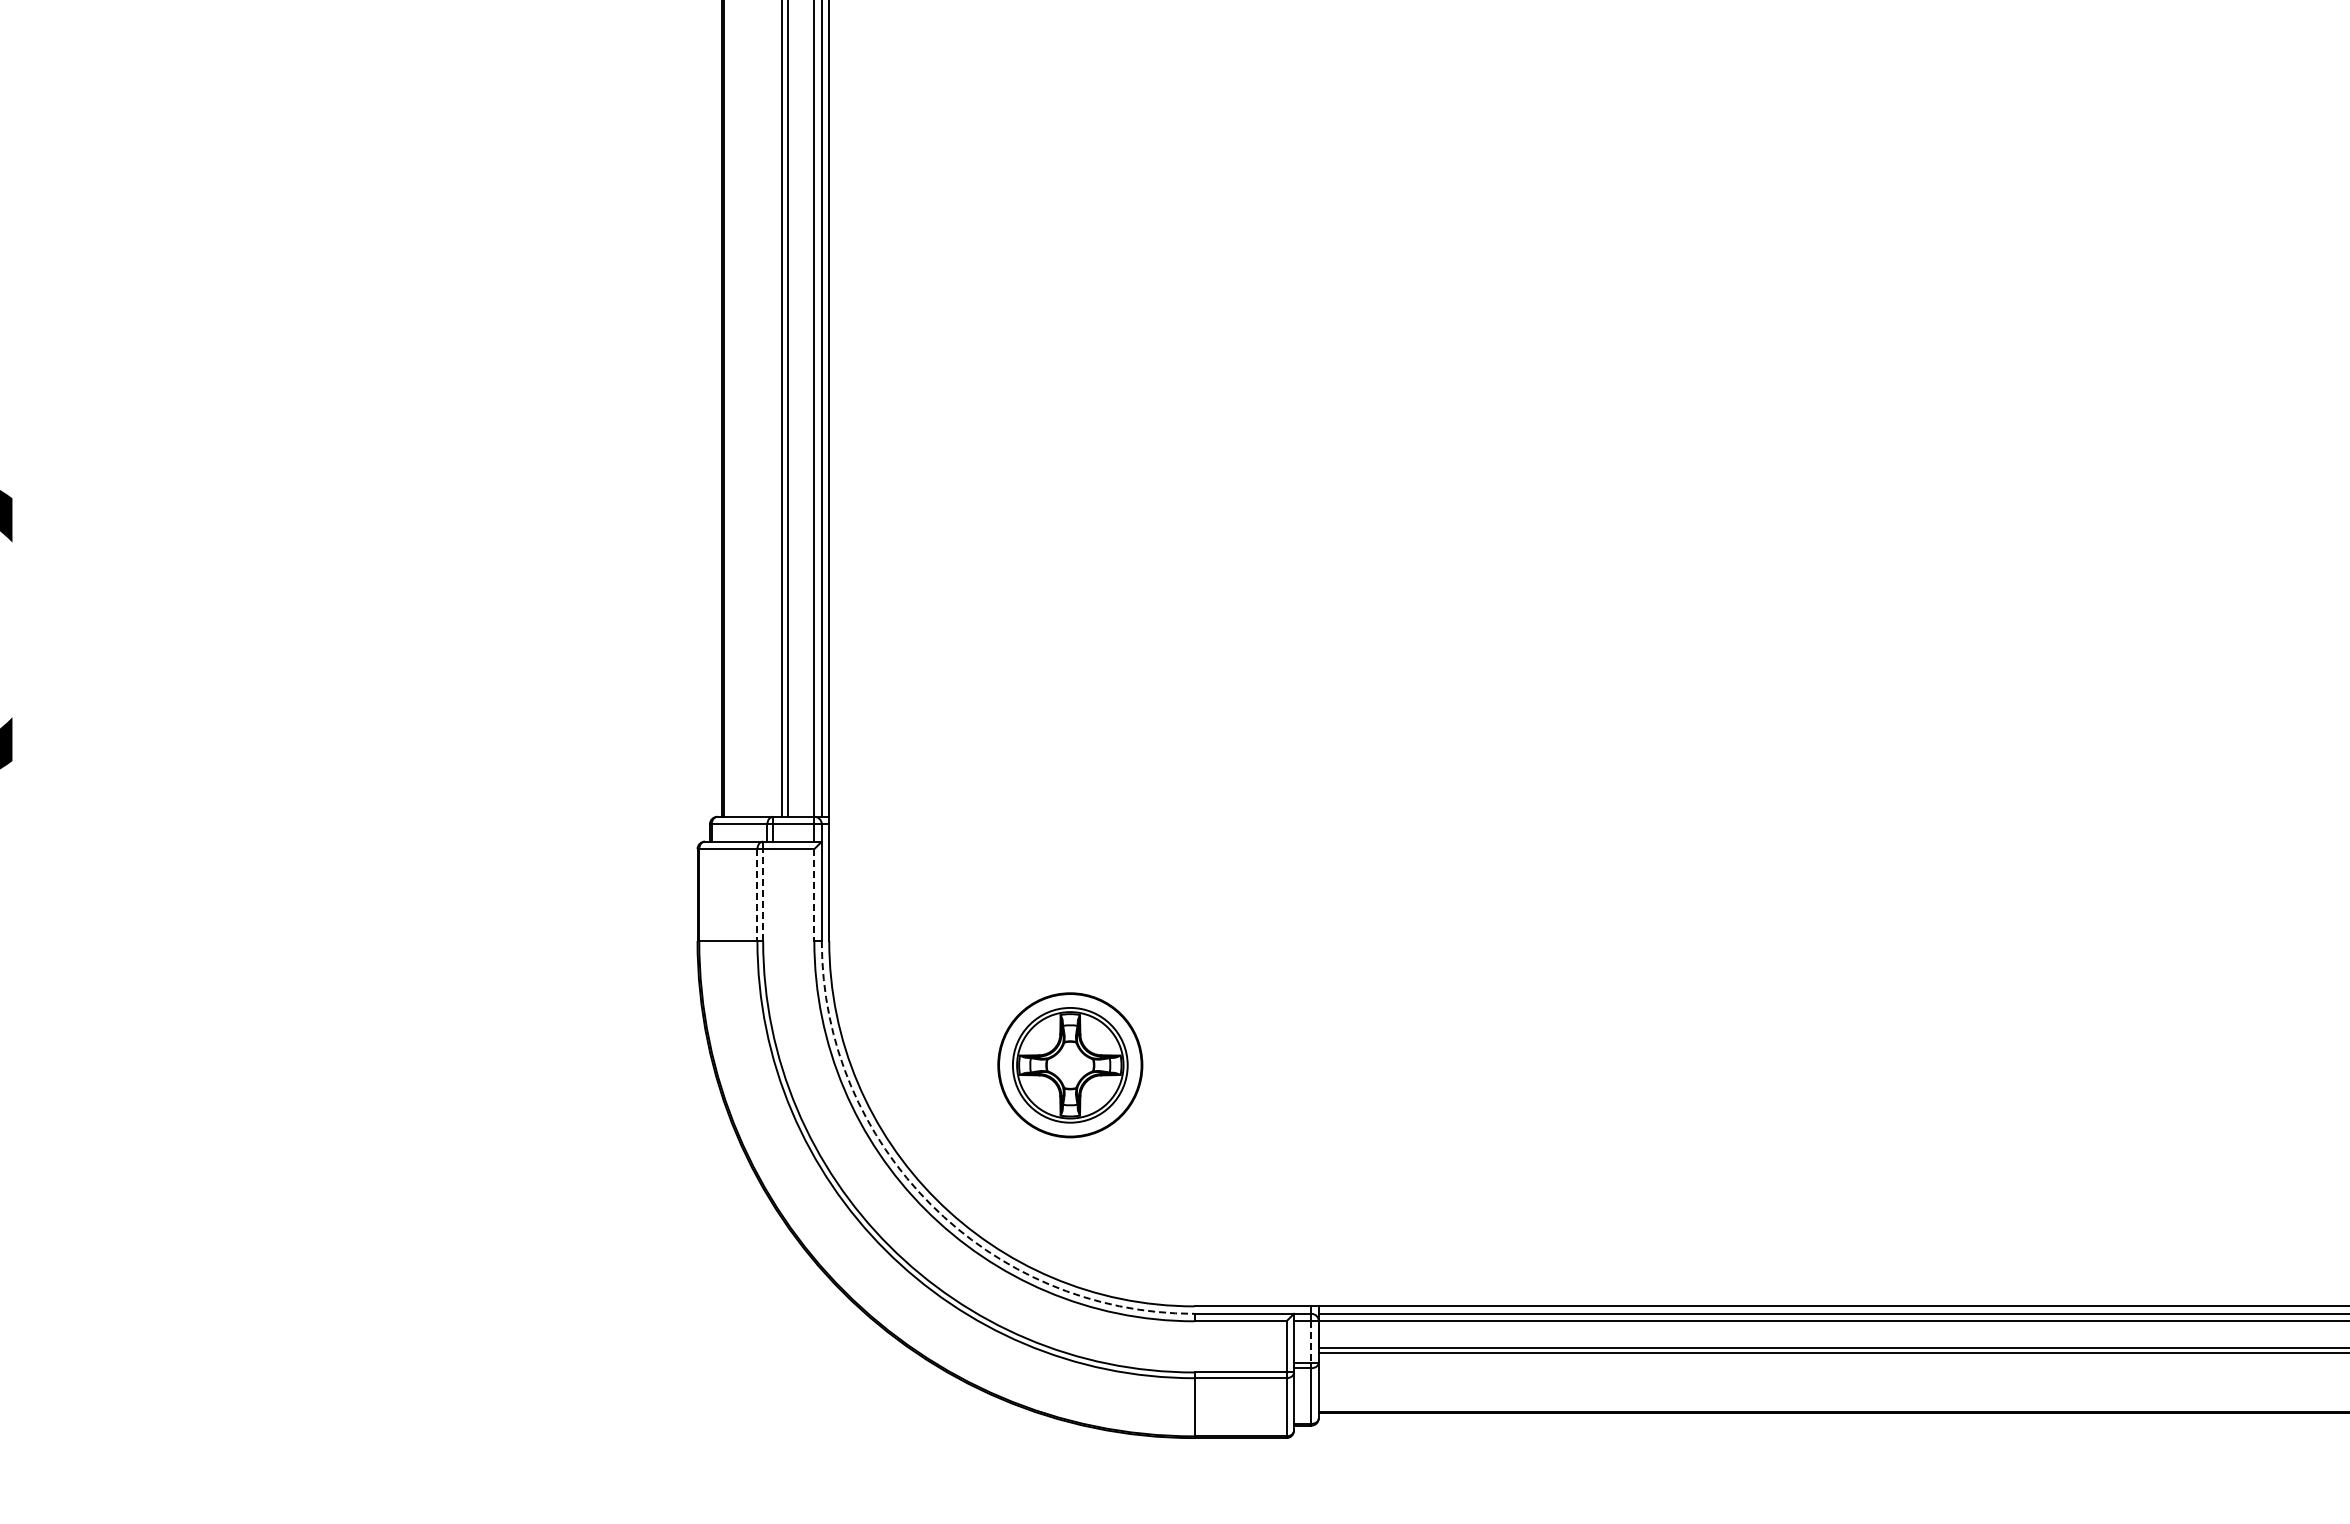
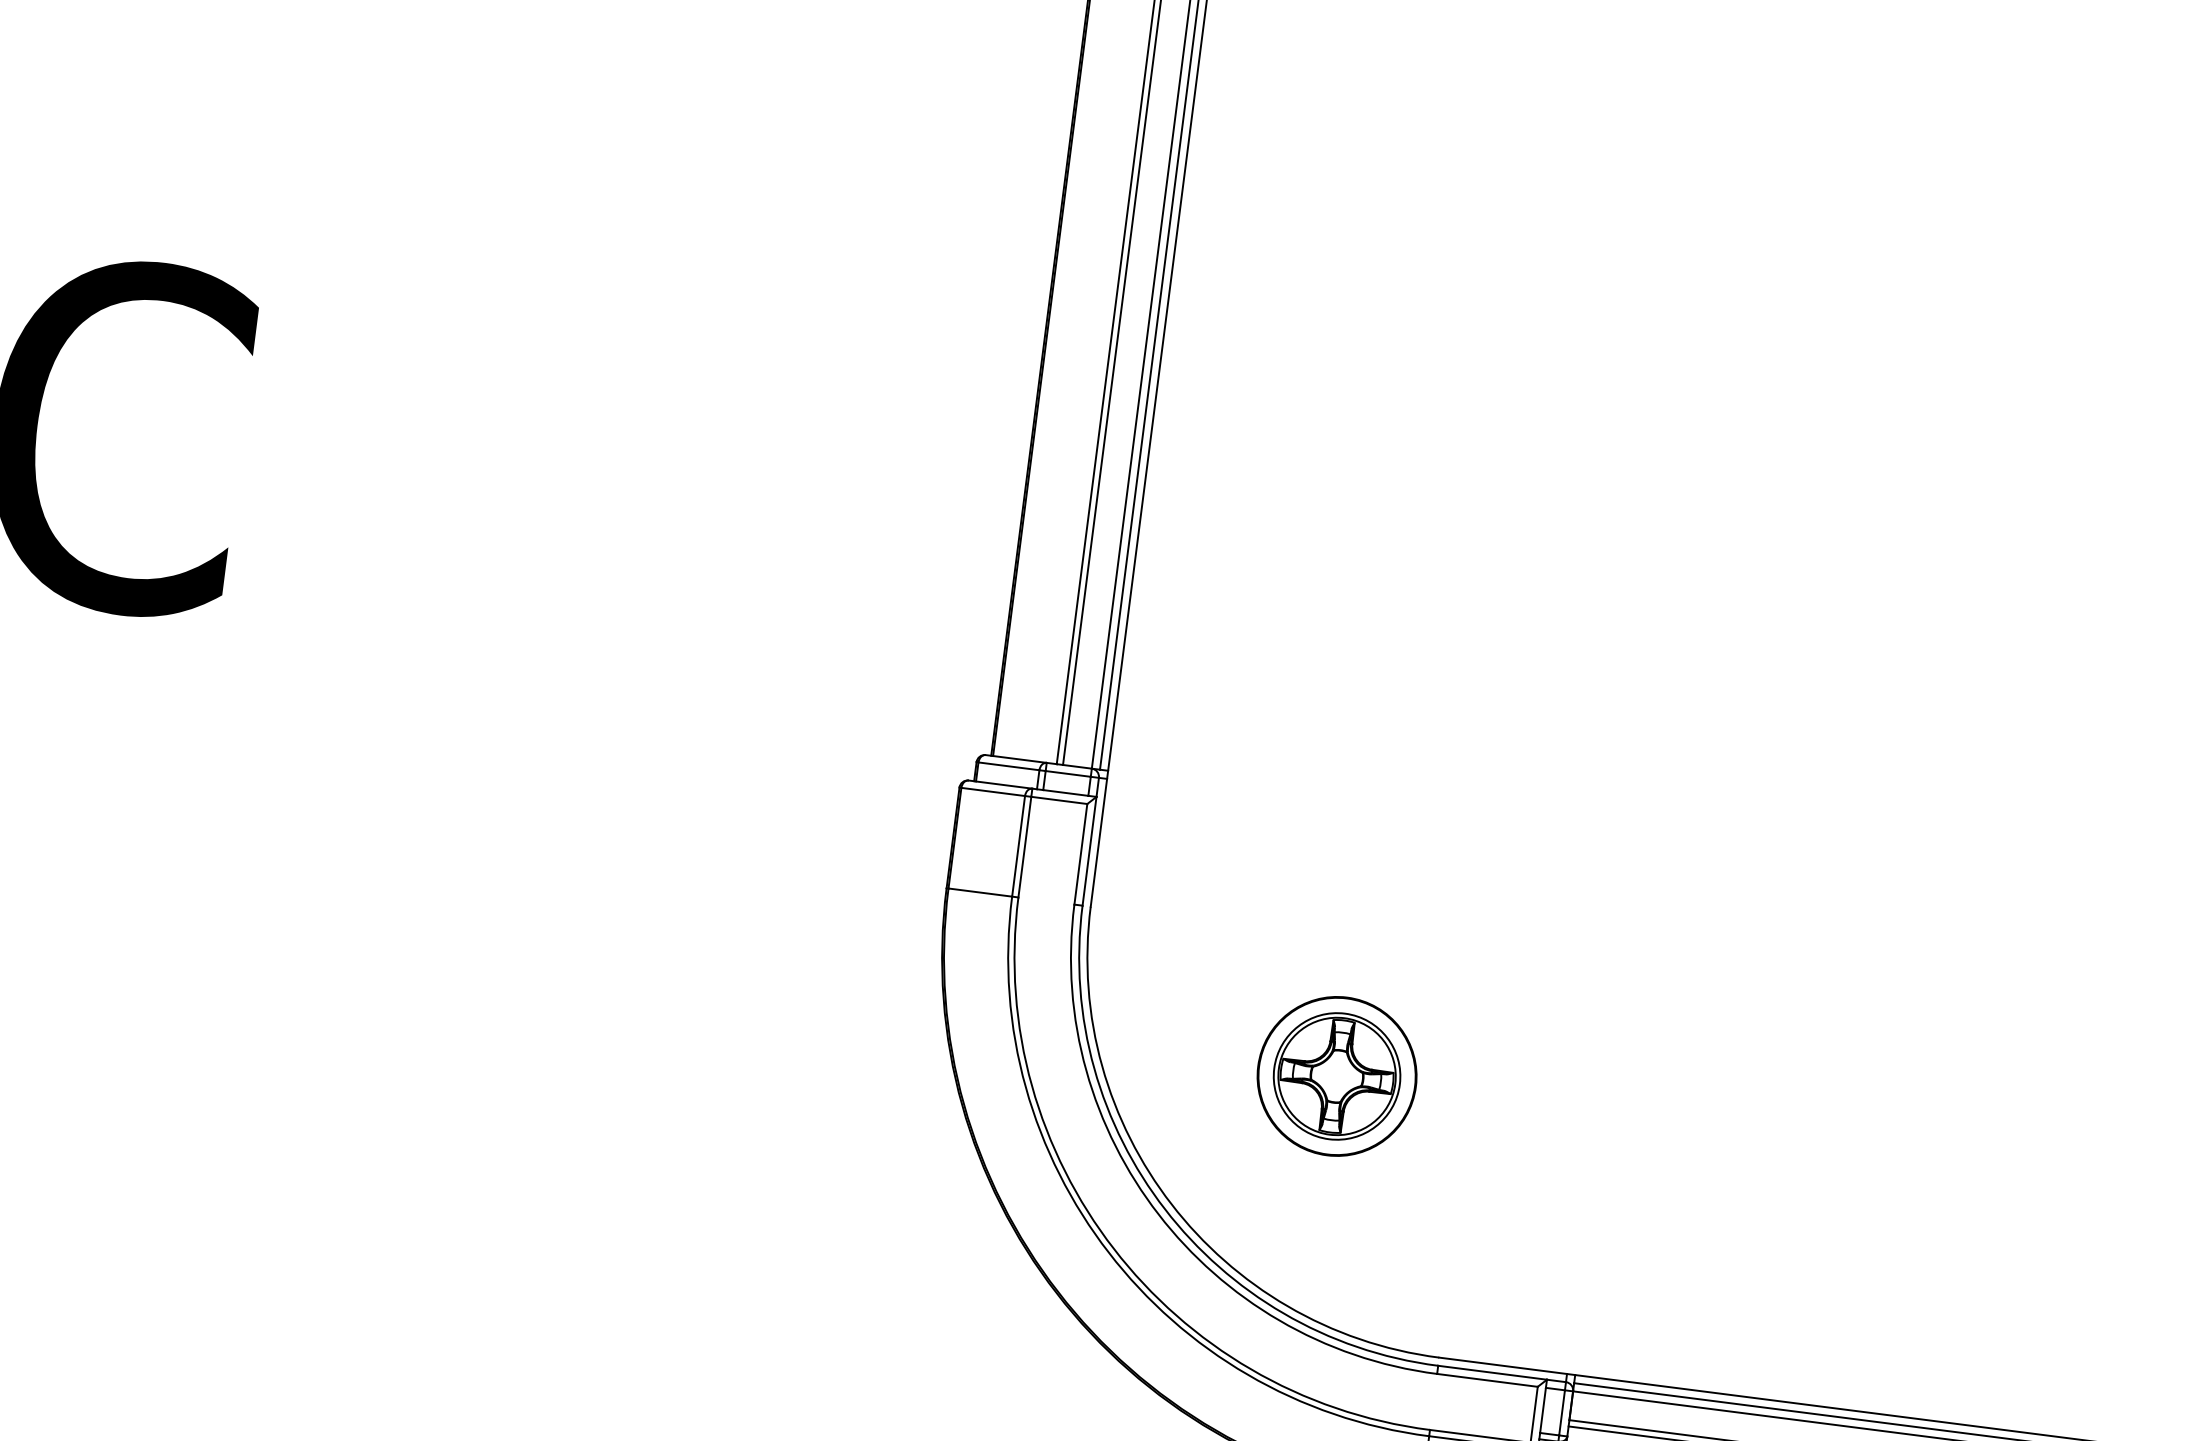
line: (757, 895) -> (1018, 846), dashed -> solid
line: (763, 895) -> (1025, 847), dashed -> solid
line: (814, 895) -> (1080, 854), dashed -> solid
arc: (930, 1204) -> (1164, 1209), dashed -> solid
line: (1311, 1341) -> (1562, 1412), dashed -> solid

